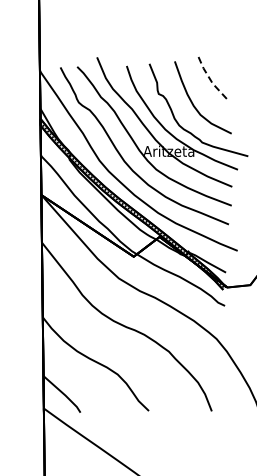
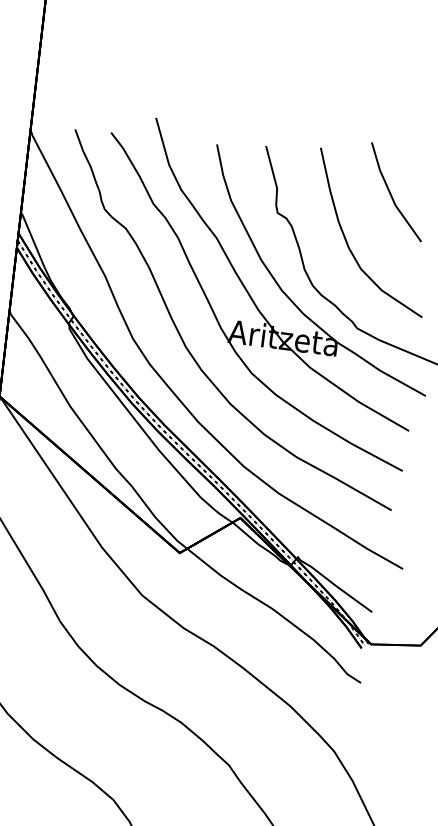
line: (209, 78) -> (390, 193), dashed -> solid

